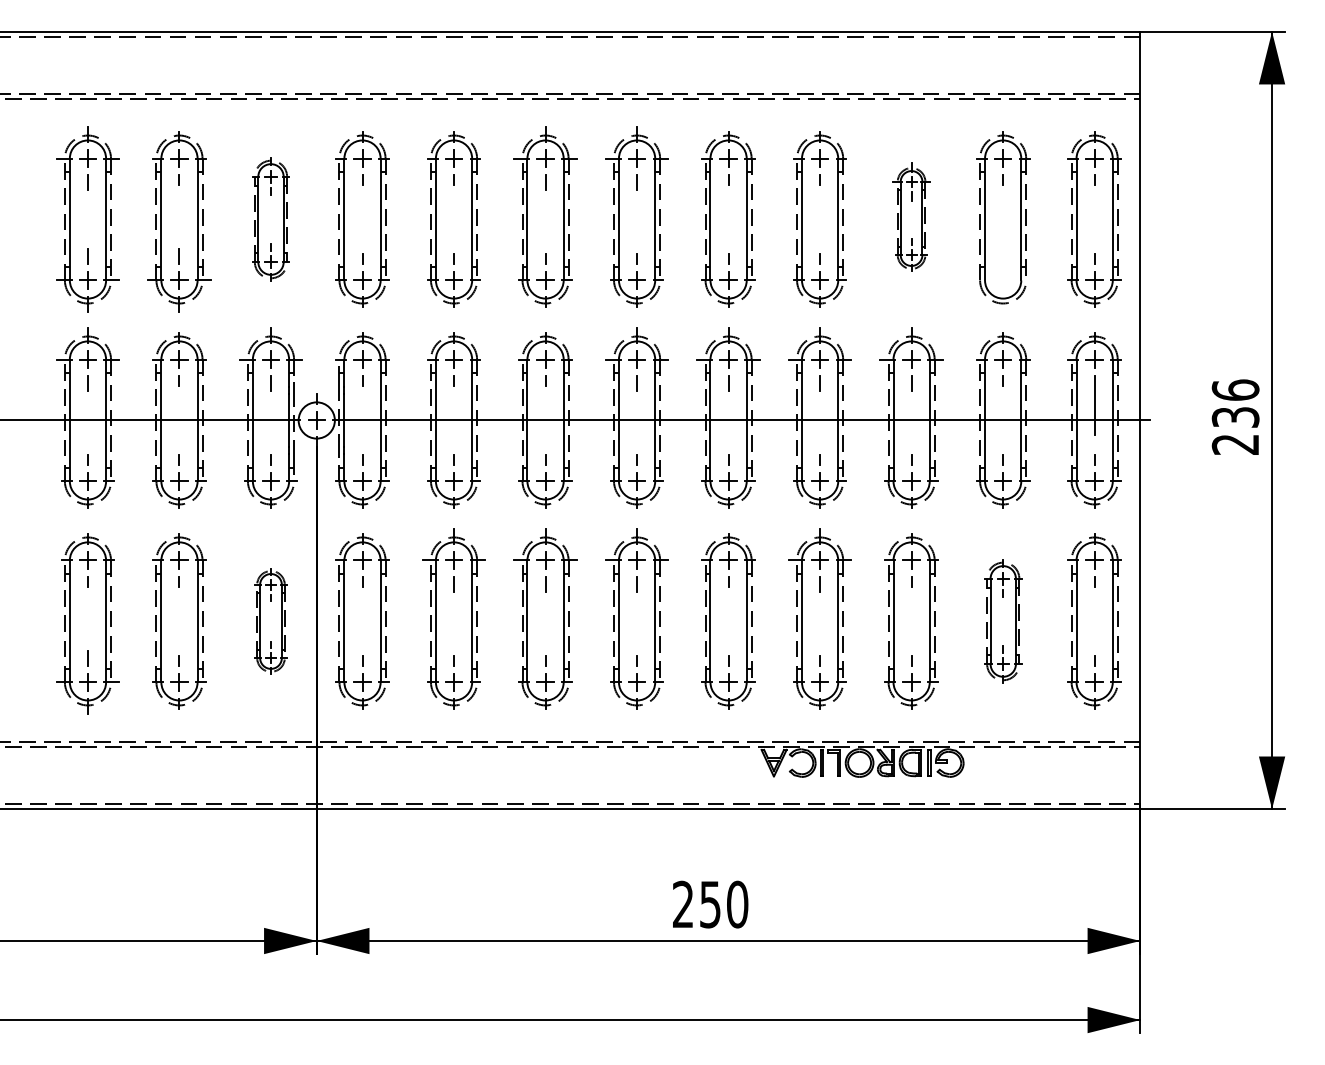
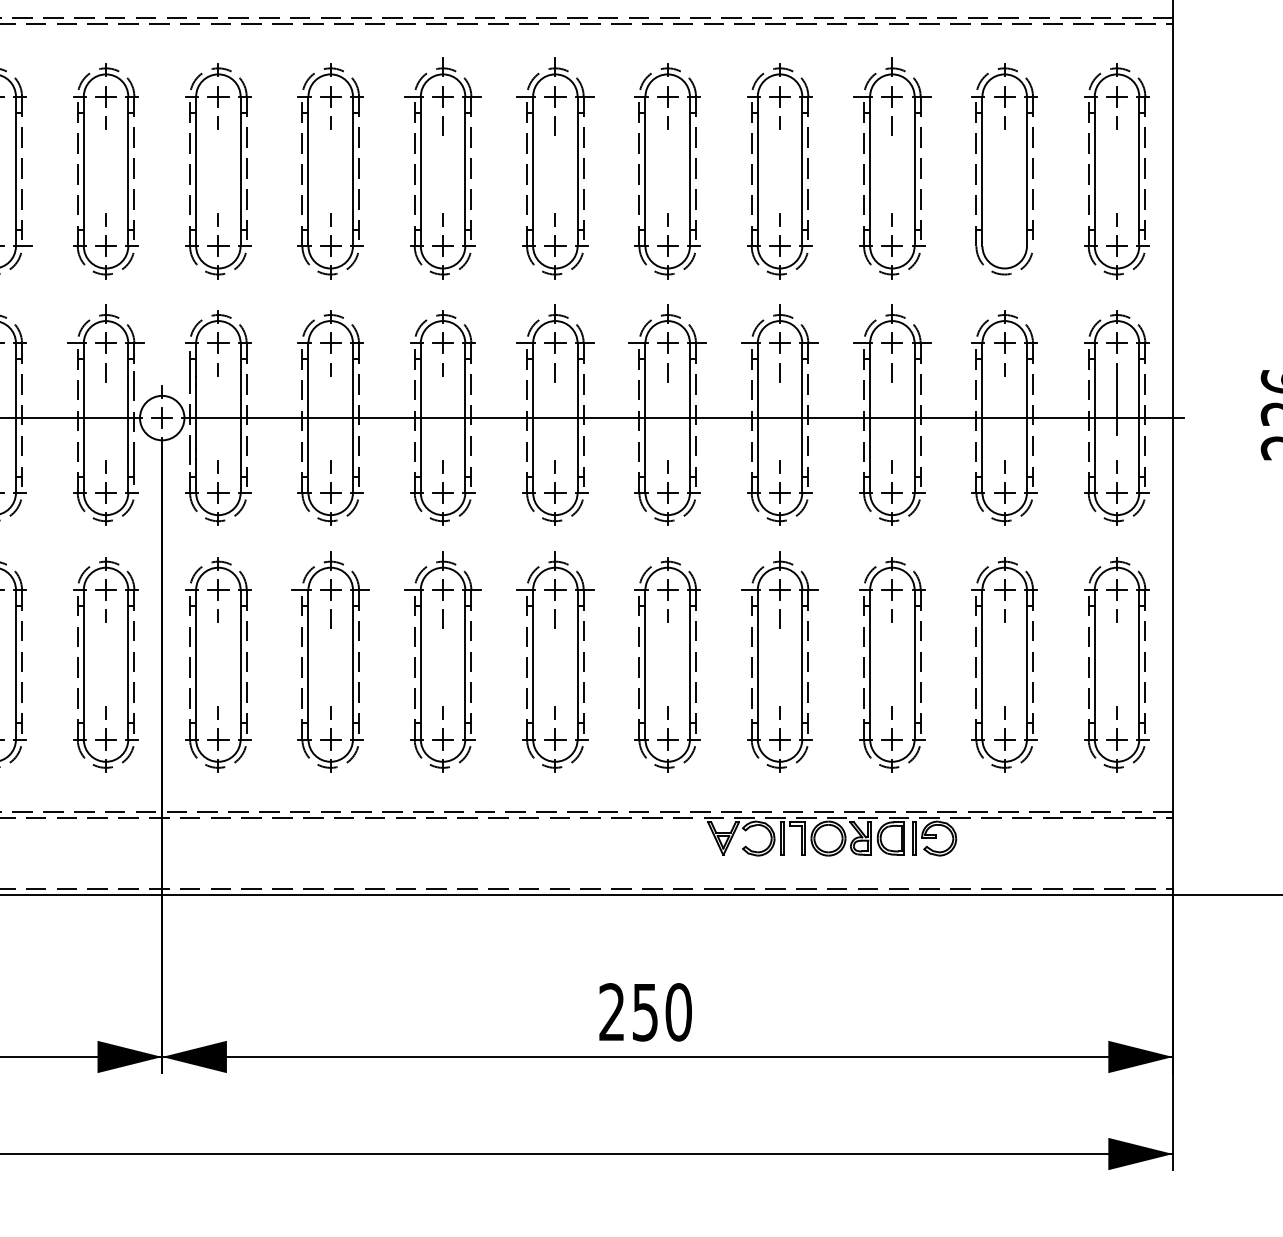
part: (911, 216) -> (892, 167), size x1.67
part: (270, 219) -> (105, 171), size x1.43
part: (270, 621) -> (105, 664), size x1.67
part: (1003, 621) -> (1005, 664), size x1.43

